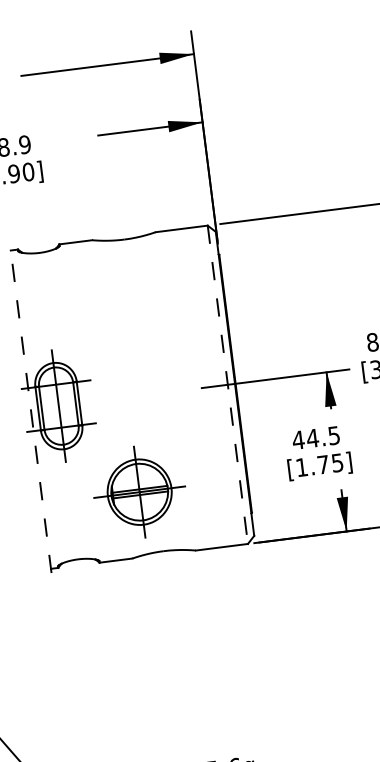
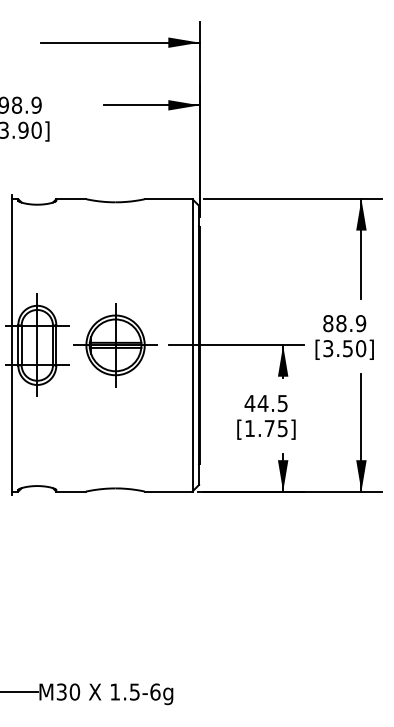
line: (227, 384) -> (192, 345), dashed -> solid
line: (30, 409) -> (11, 345), dashed -> solid
part: (139, 492) -> (115, 345), moved

